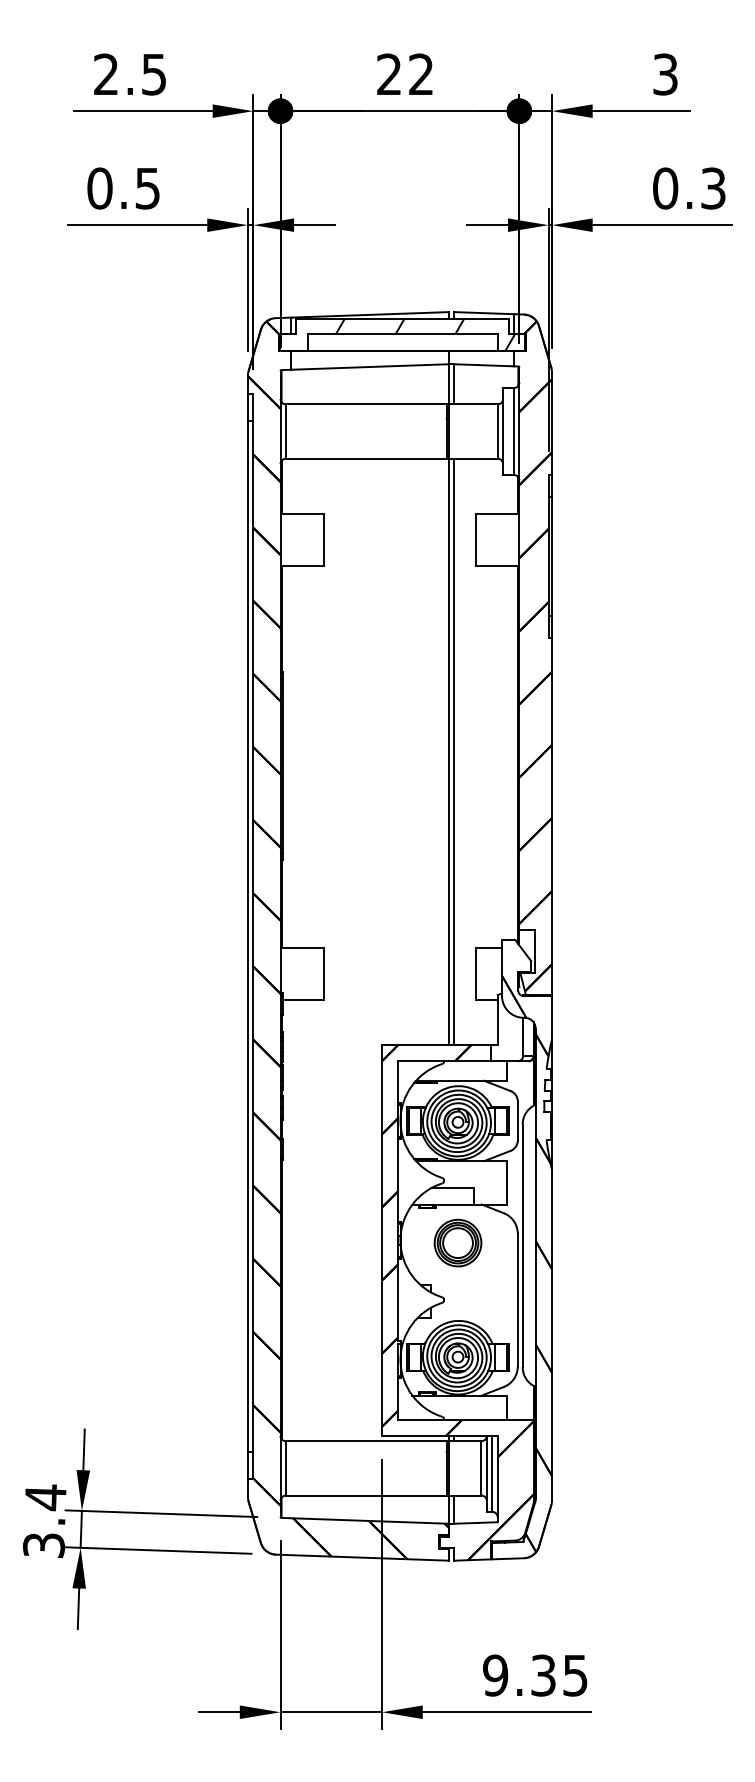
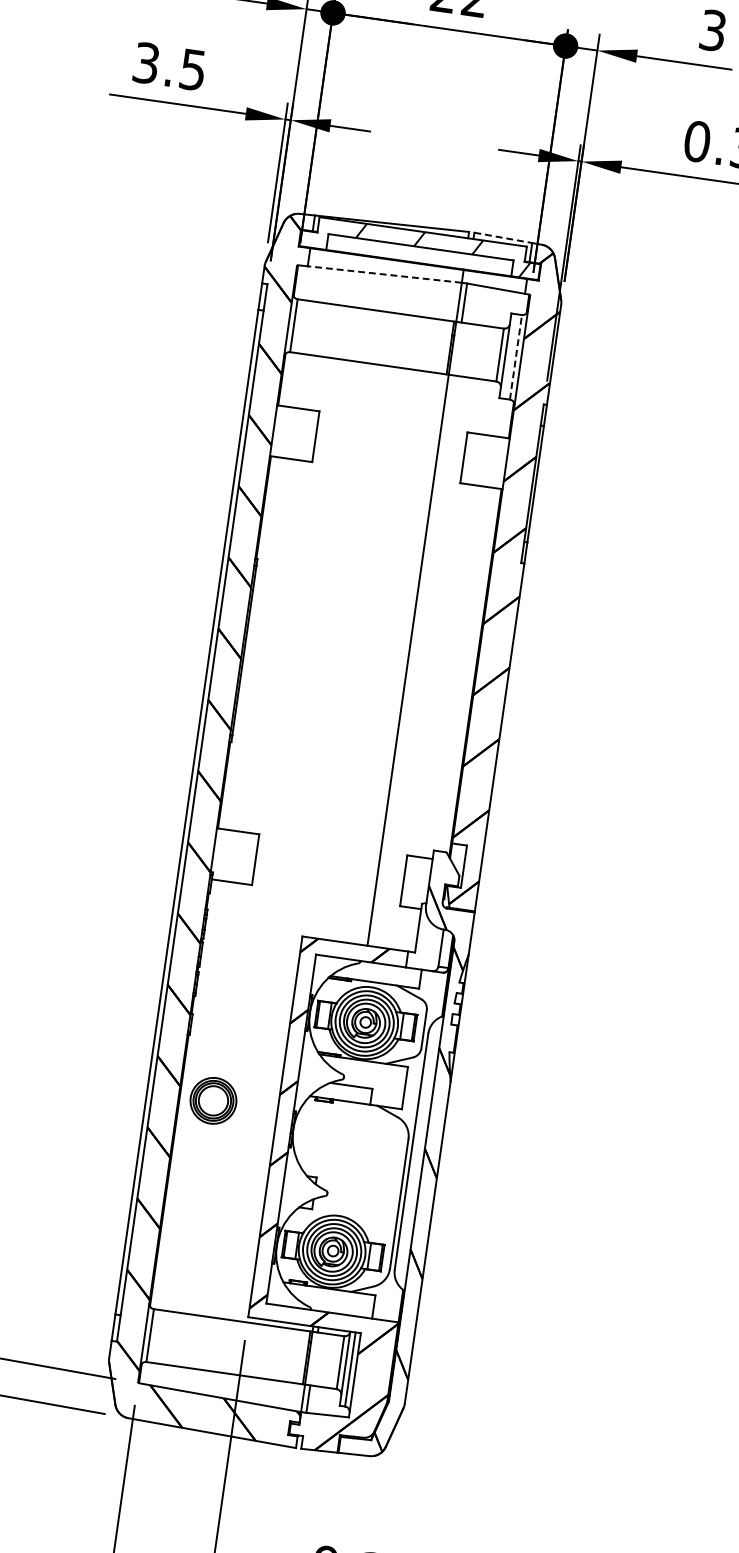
text: (99, 188) -> (145, 63), 0.5 -> 3.5
line: (484, 313) -> (503, 238), solid -> dashed
line: (370, 367) -> (385, 275), solid -> dashed
line: (513, 431) -> (515, 357), solid -> dashed
line: (454, 751) -> (413, 660), removed
part: (457, 1242) -> (213, 1100), moved

